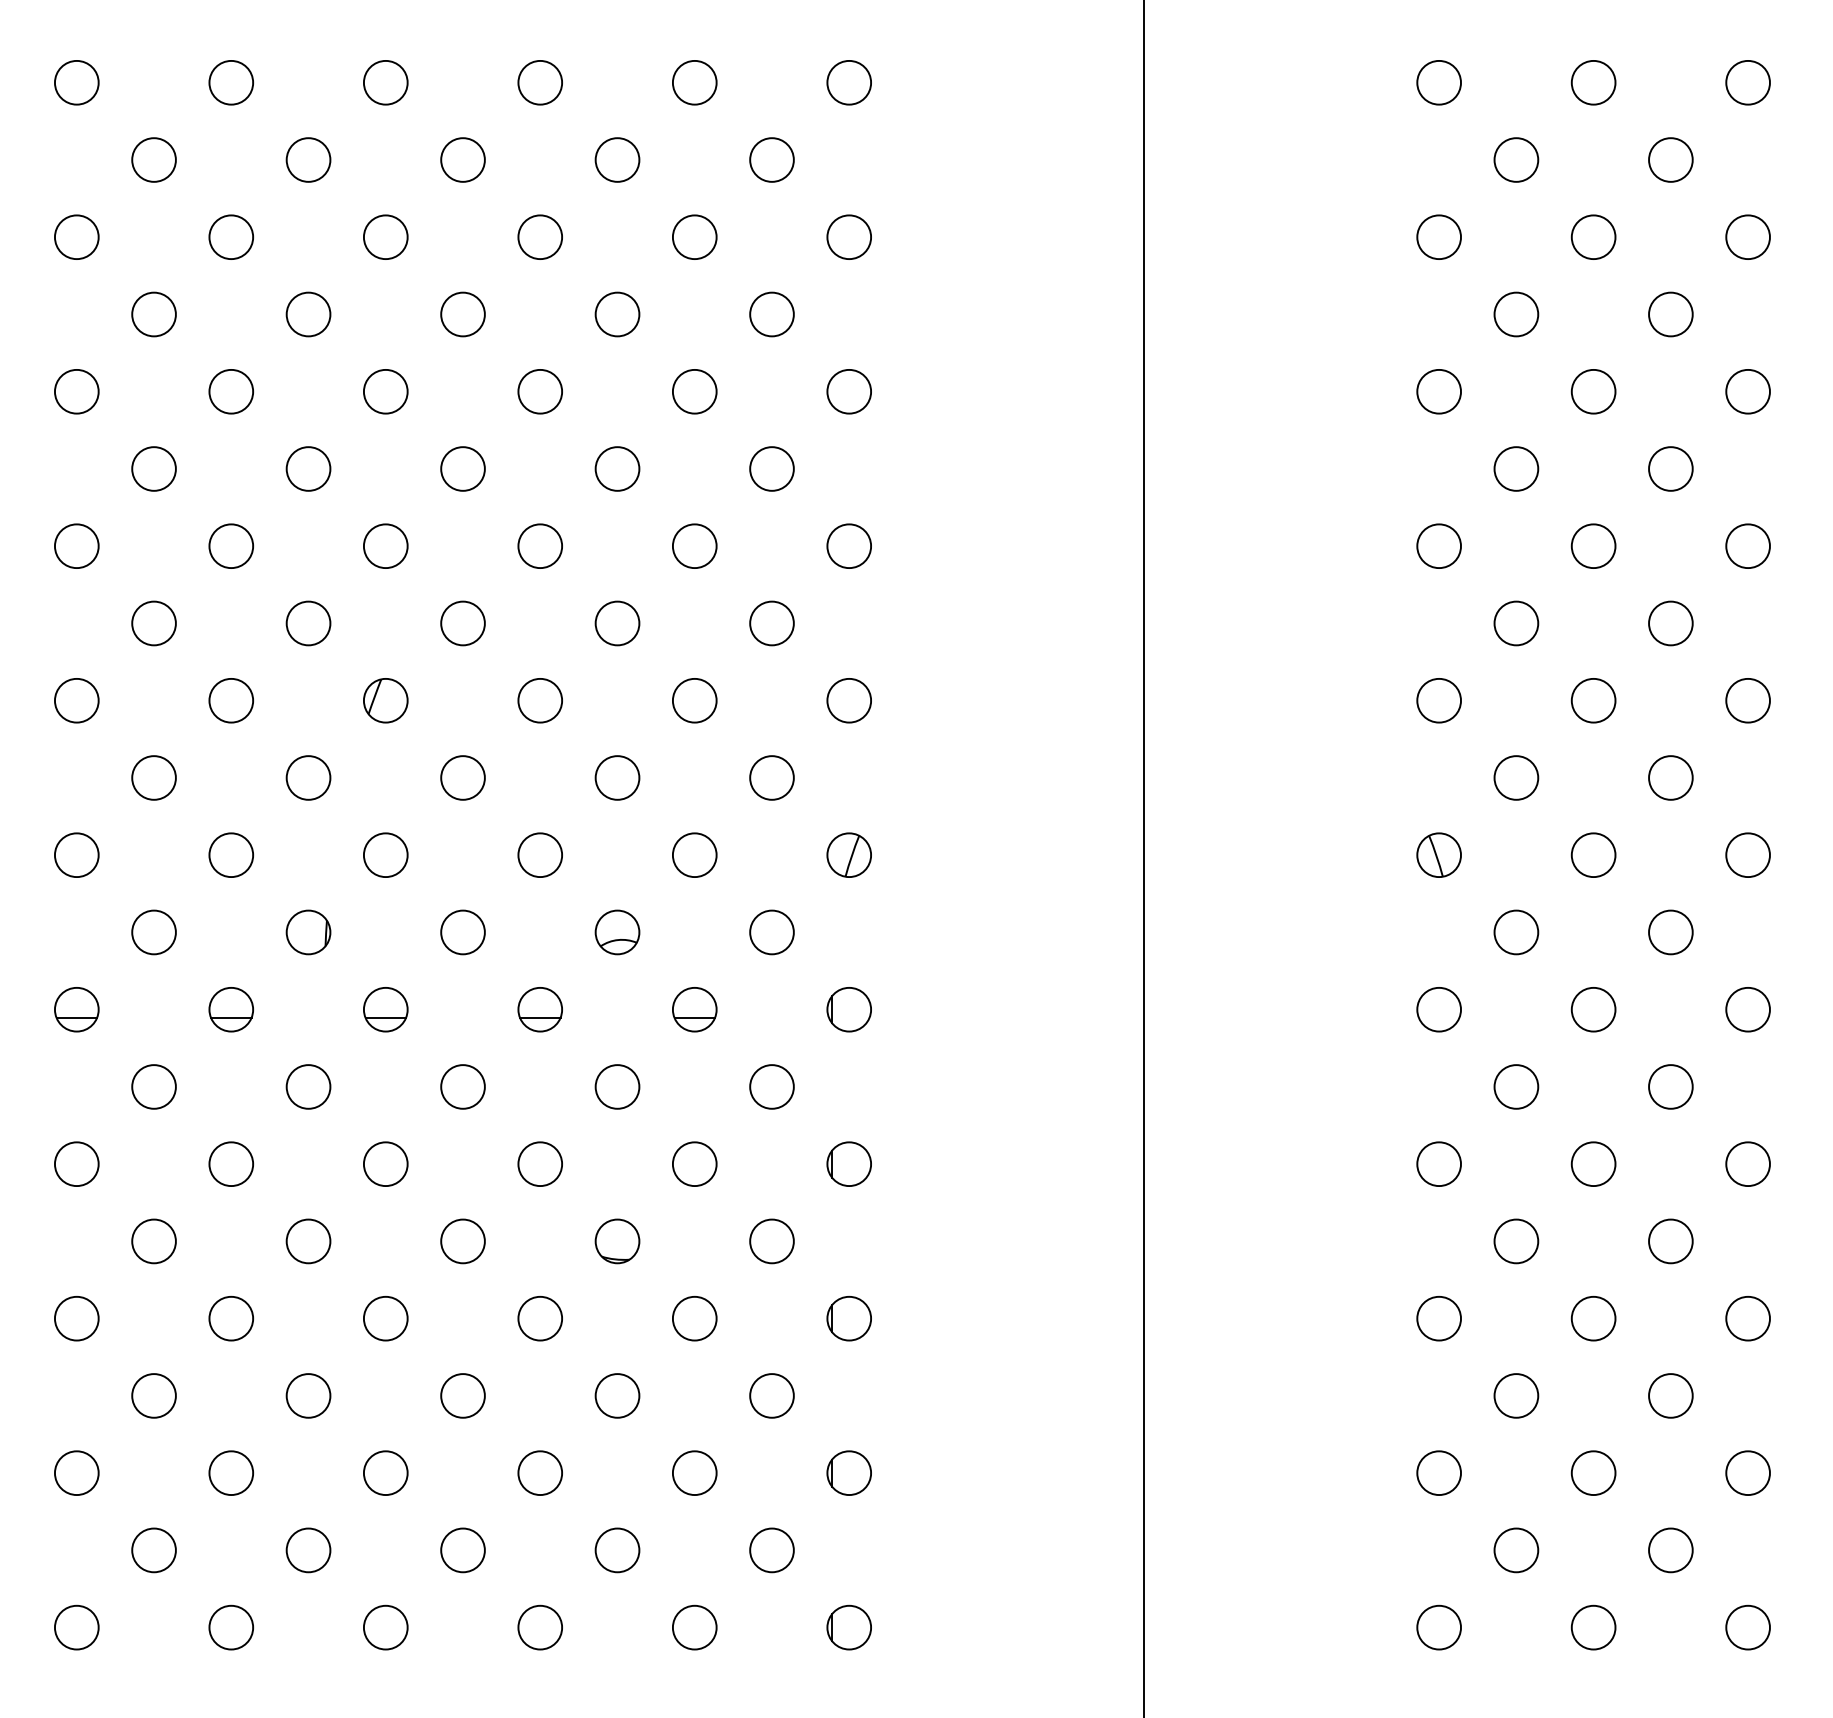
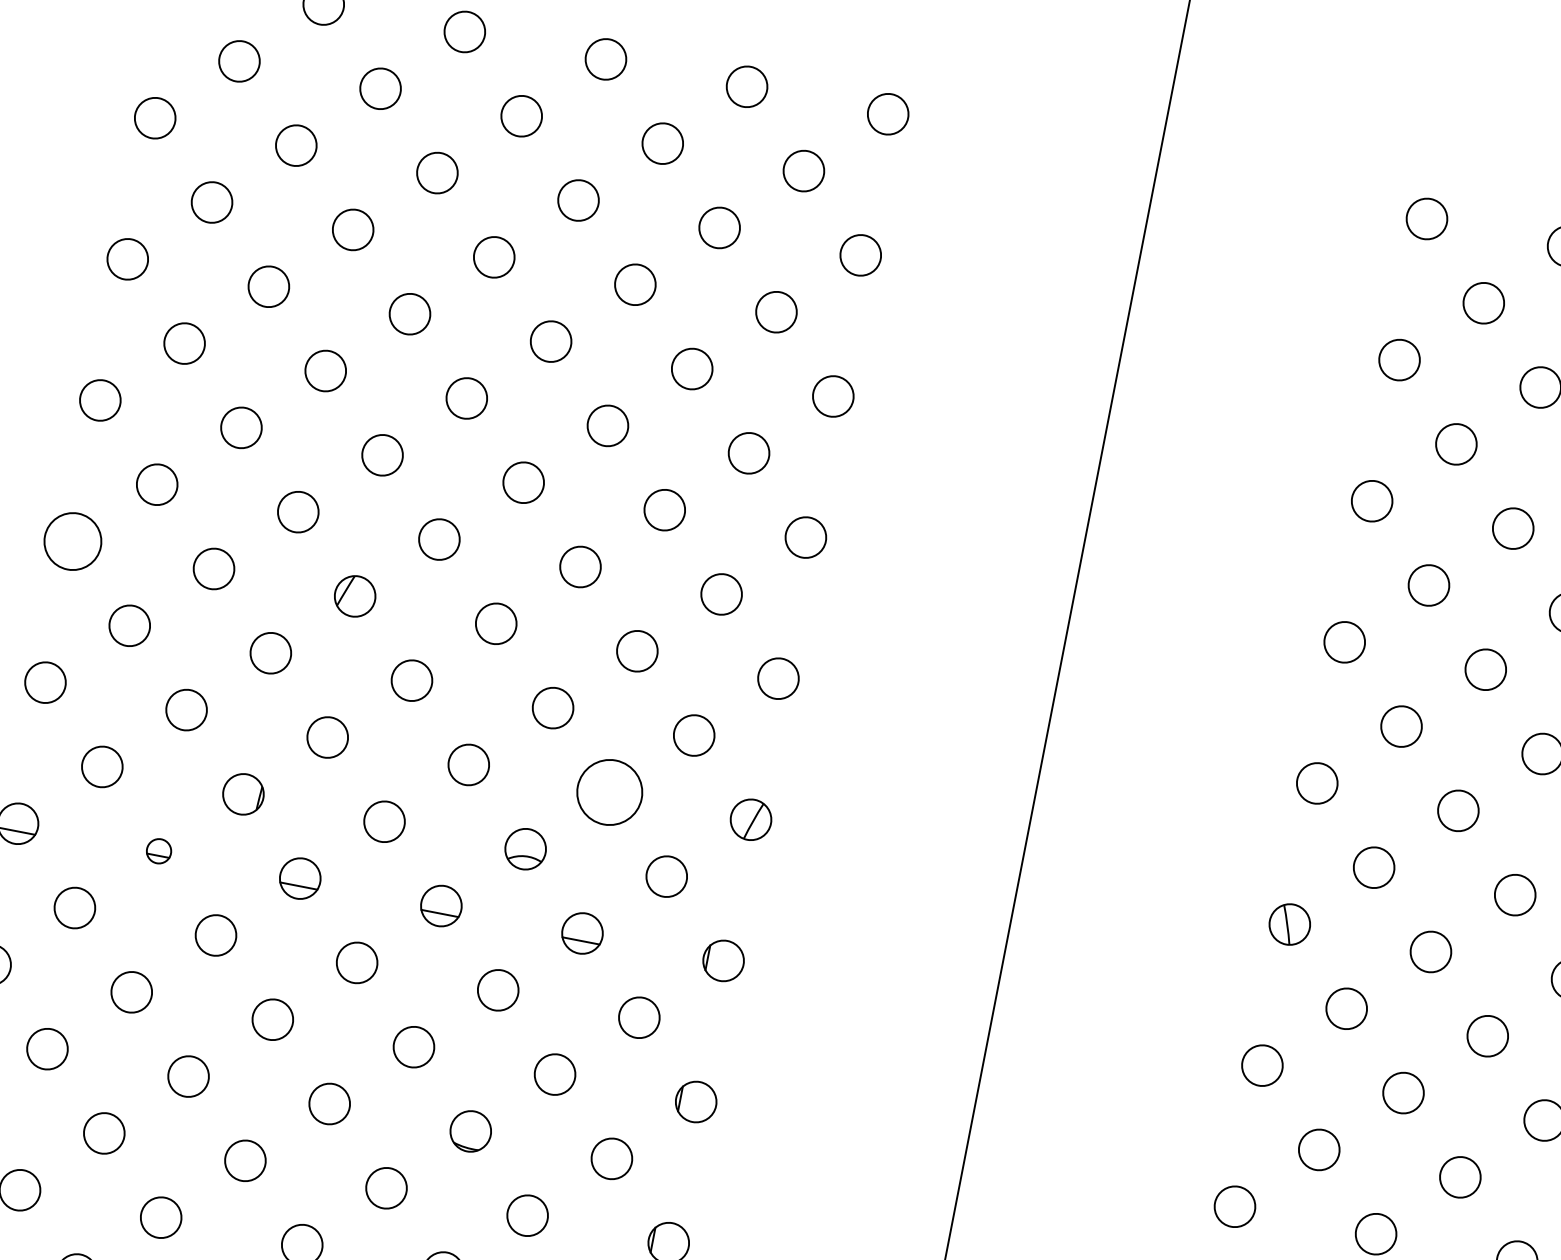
circle: (76, 700) -> (72, 541), size x1.4
circle: (694, 854) -> (609, 791), size x1.6
part: (230, 1009) -> (158, 850), size x0.6

